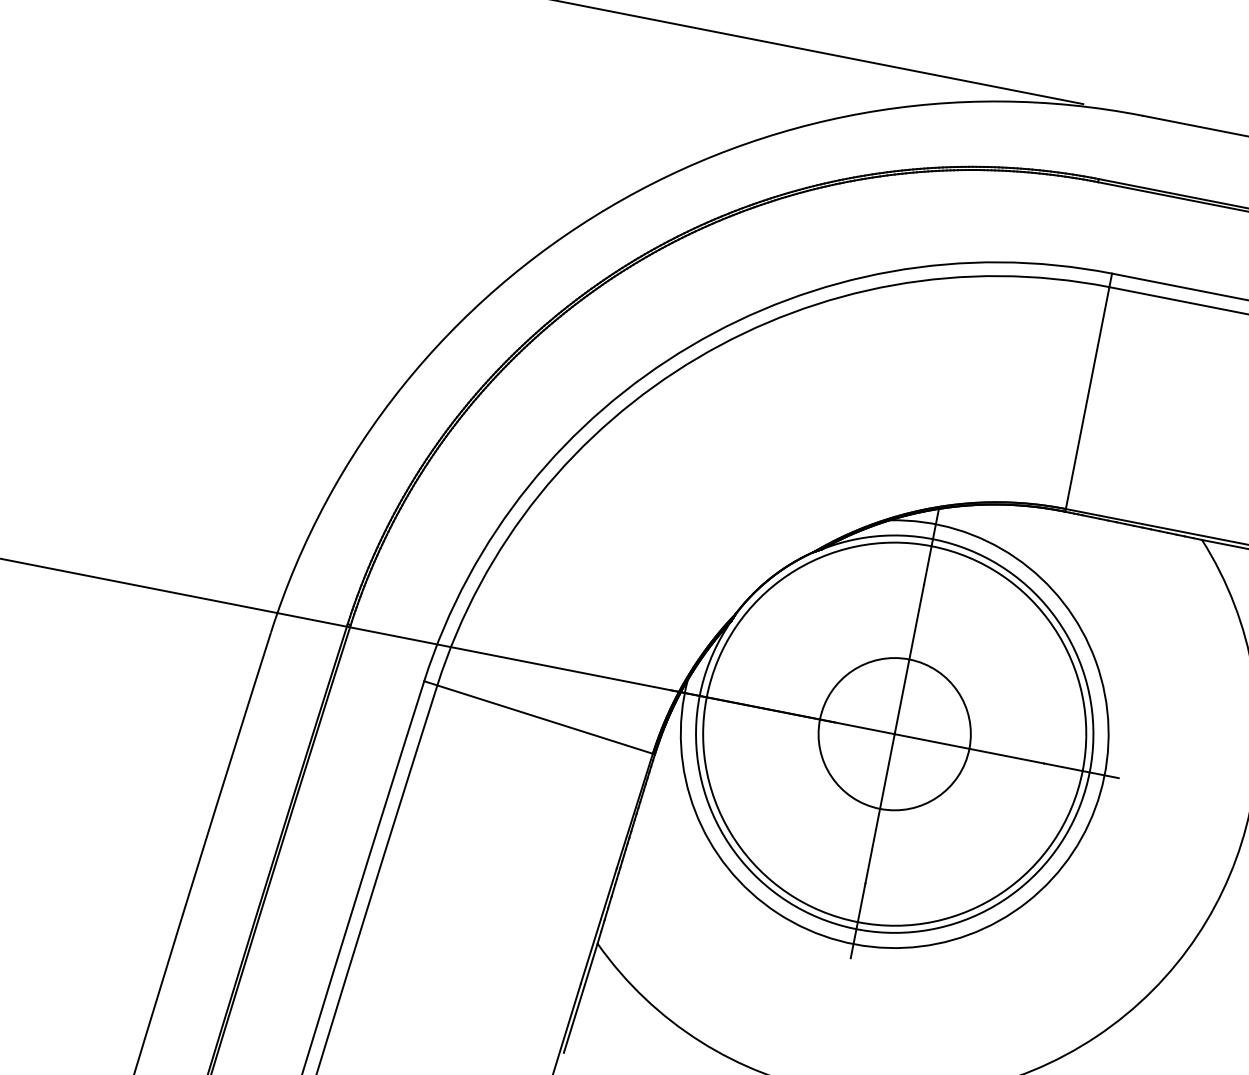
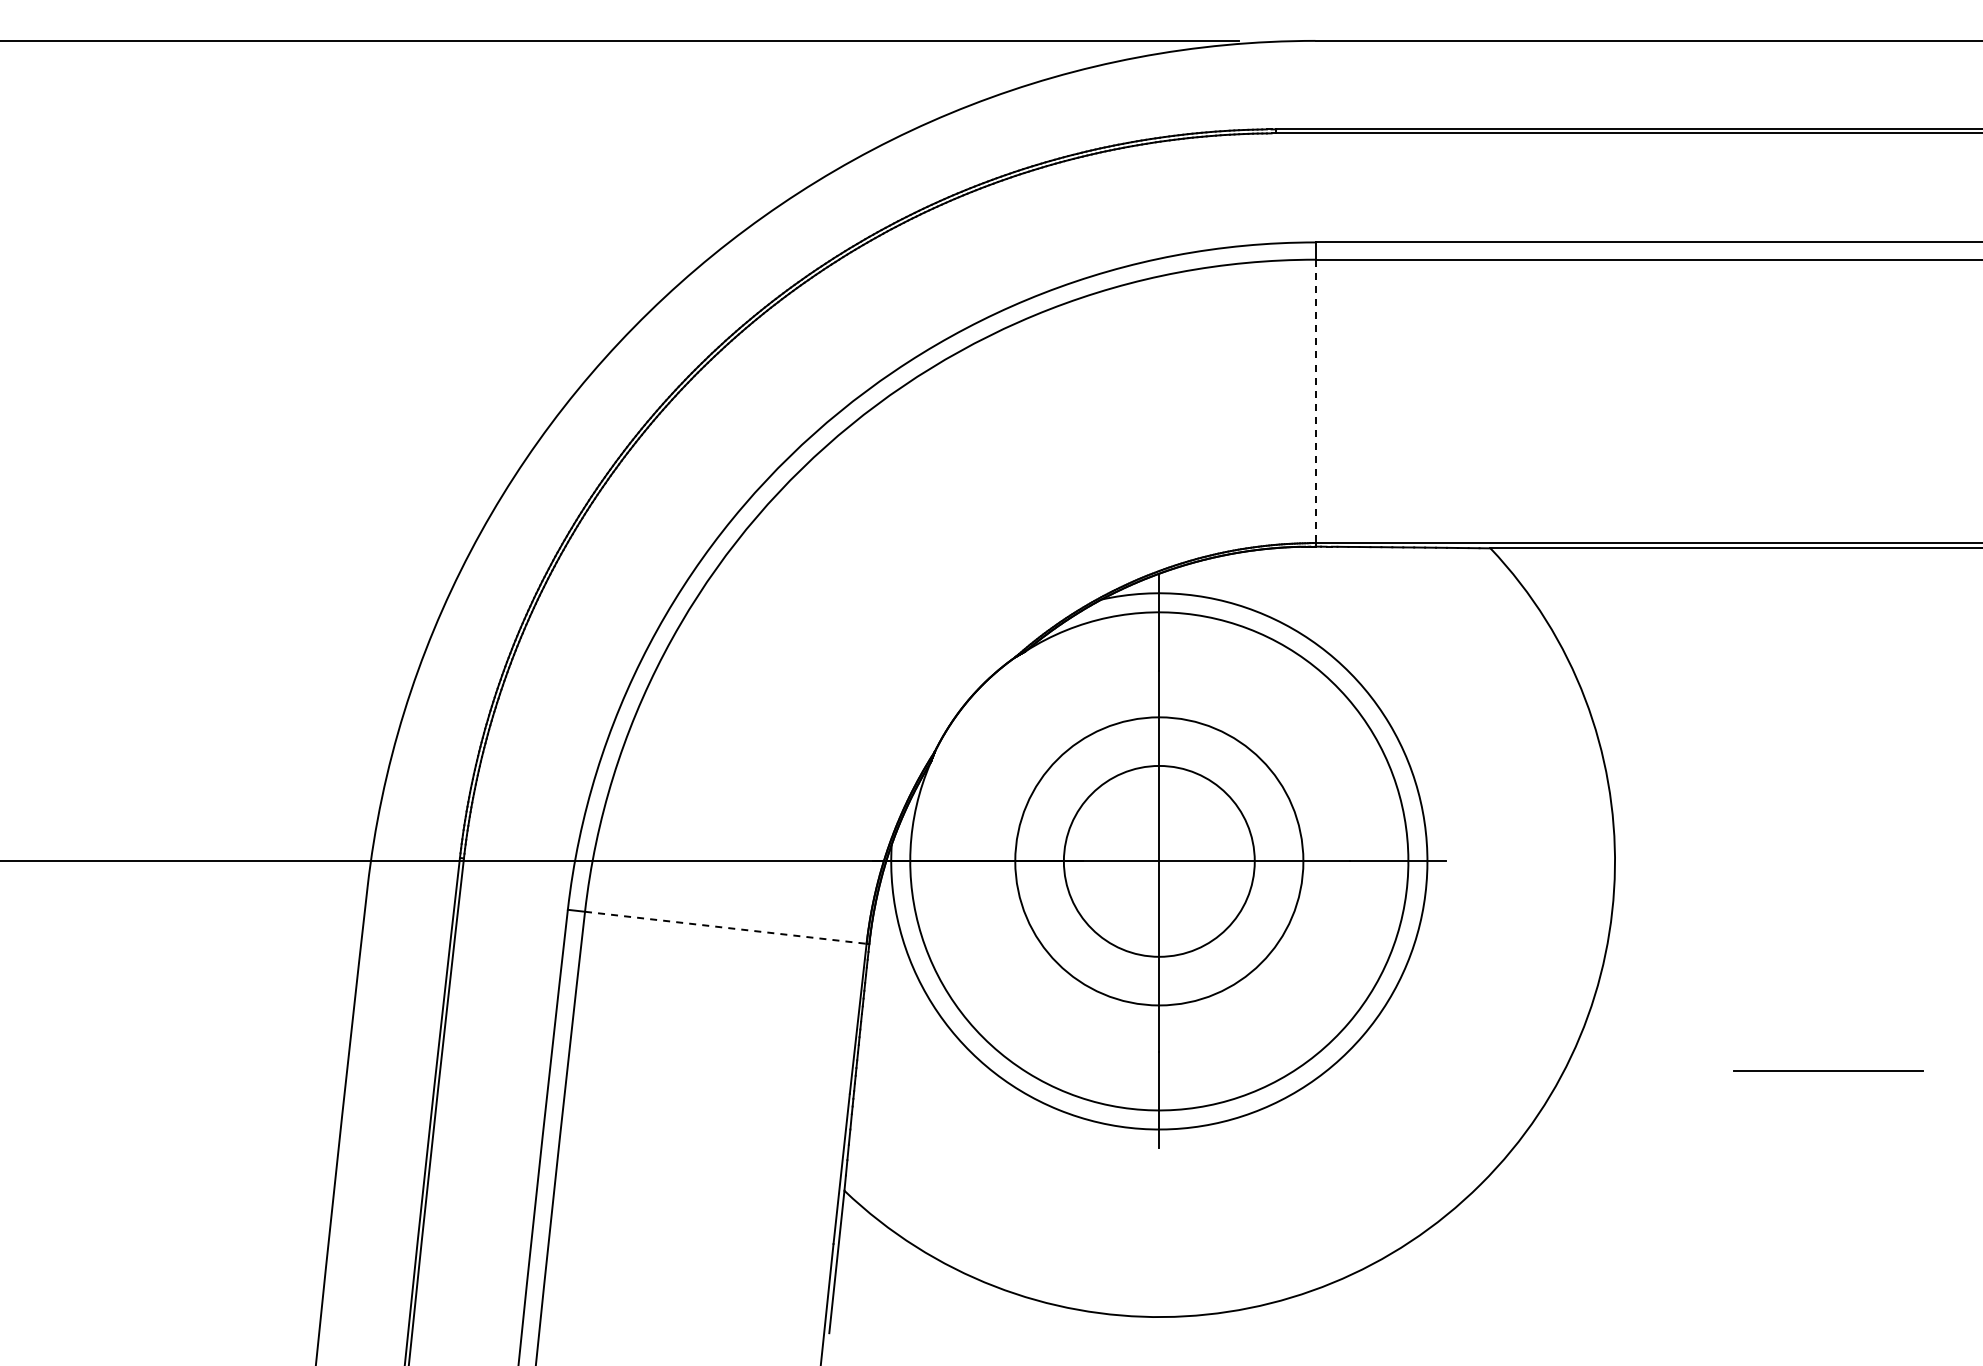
line: (1087, 398) -> (1315, 401), solid -> dashed
line: (544, 719) -> (725, 927), solid -> dashed
circle: (894, 734) -> (1159, 861), size x0.6

